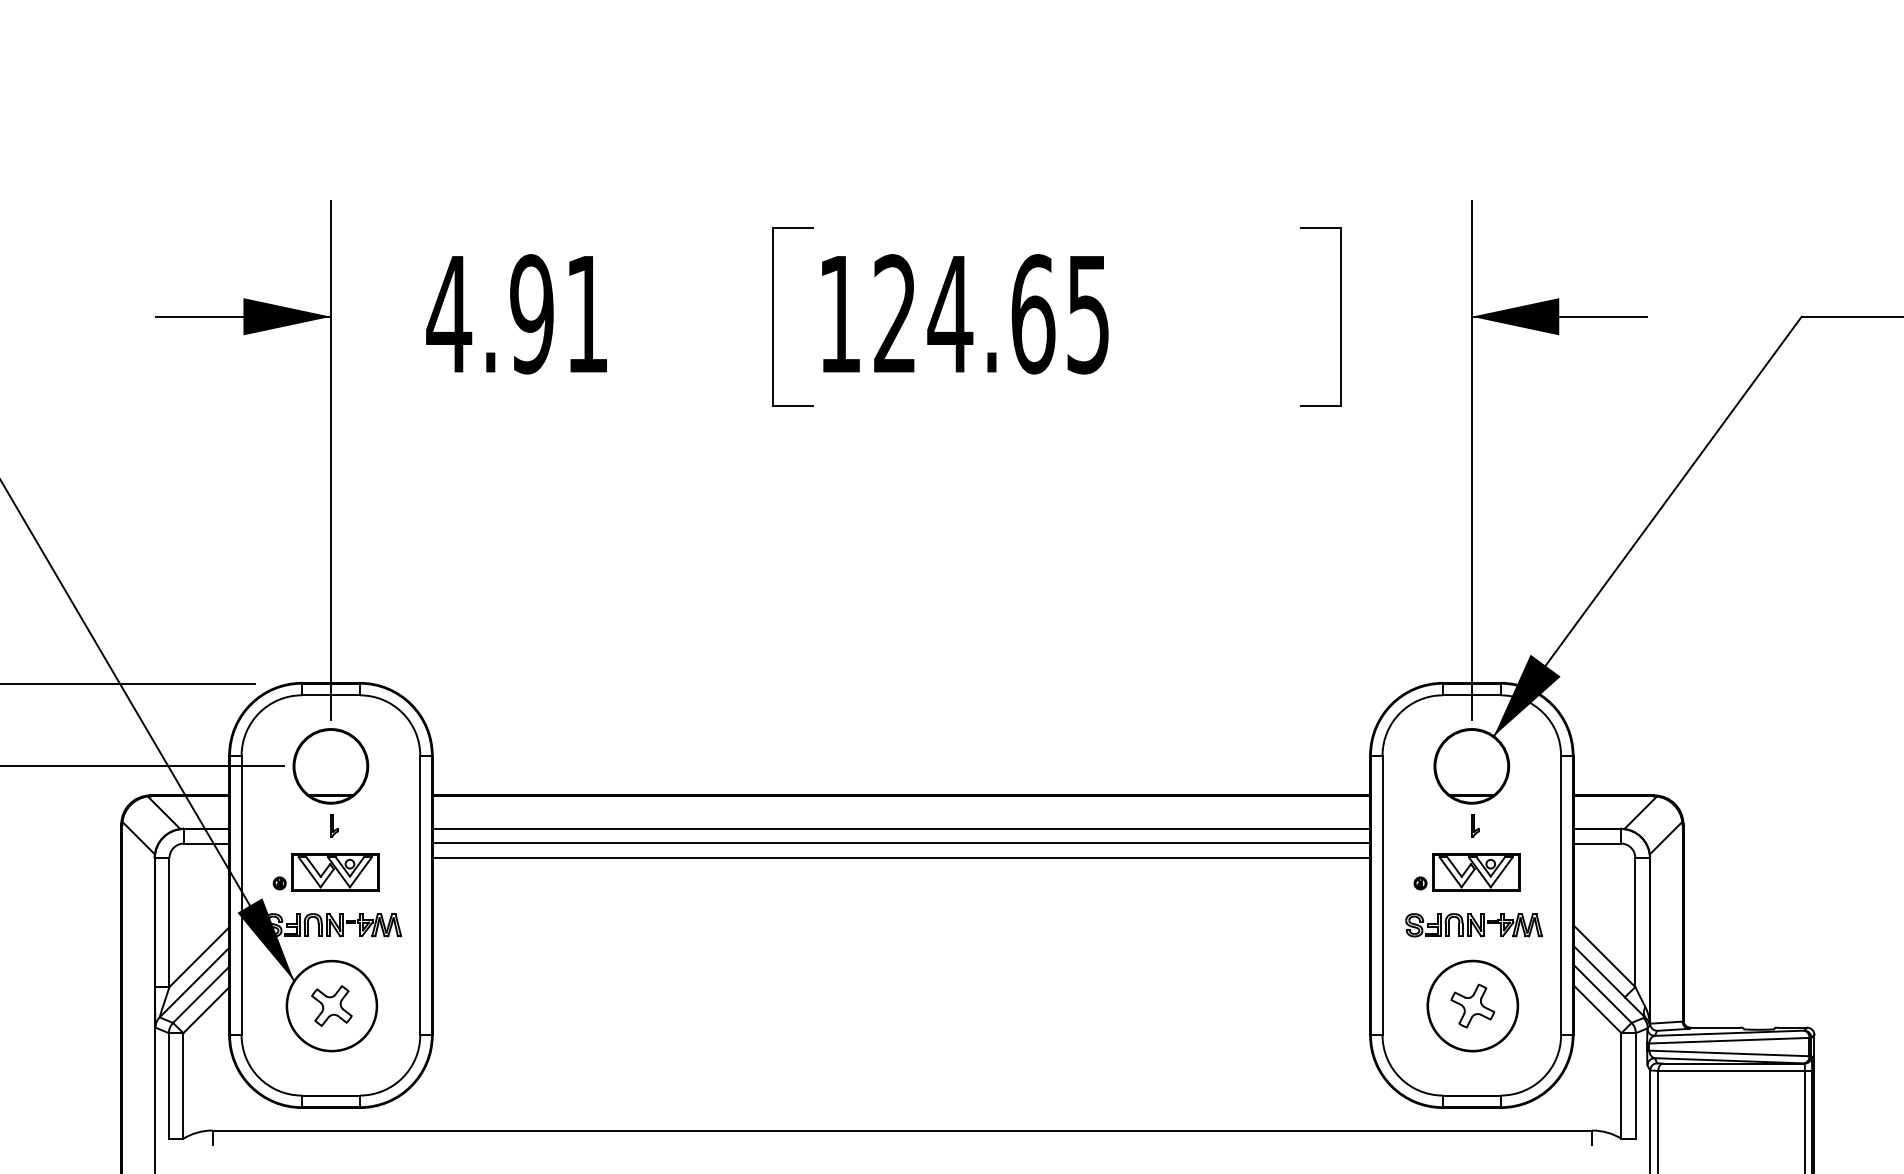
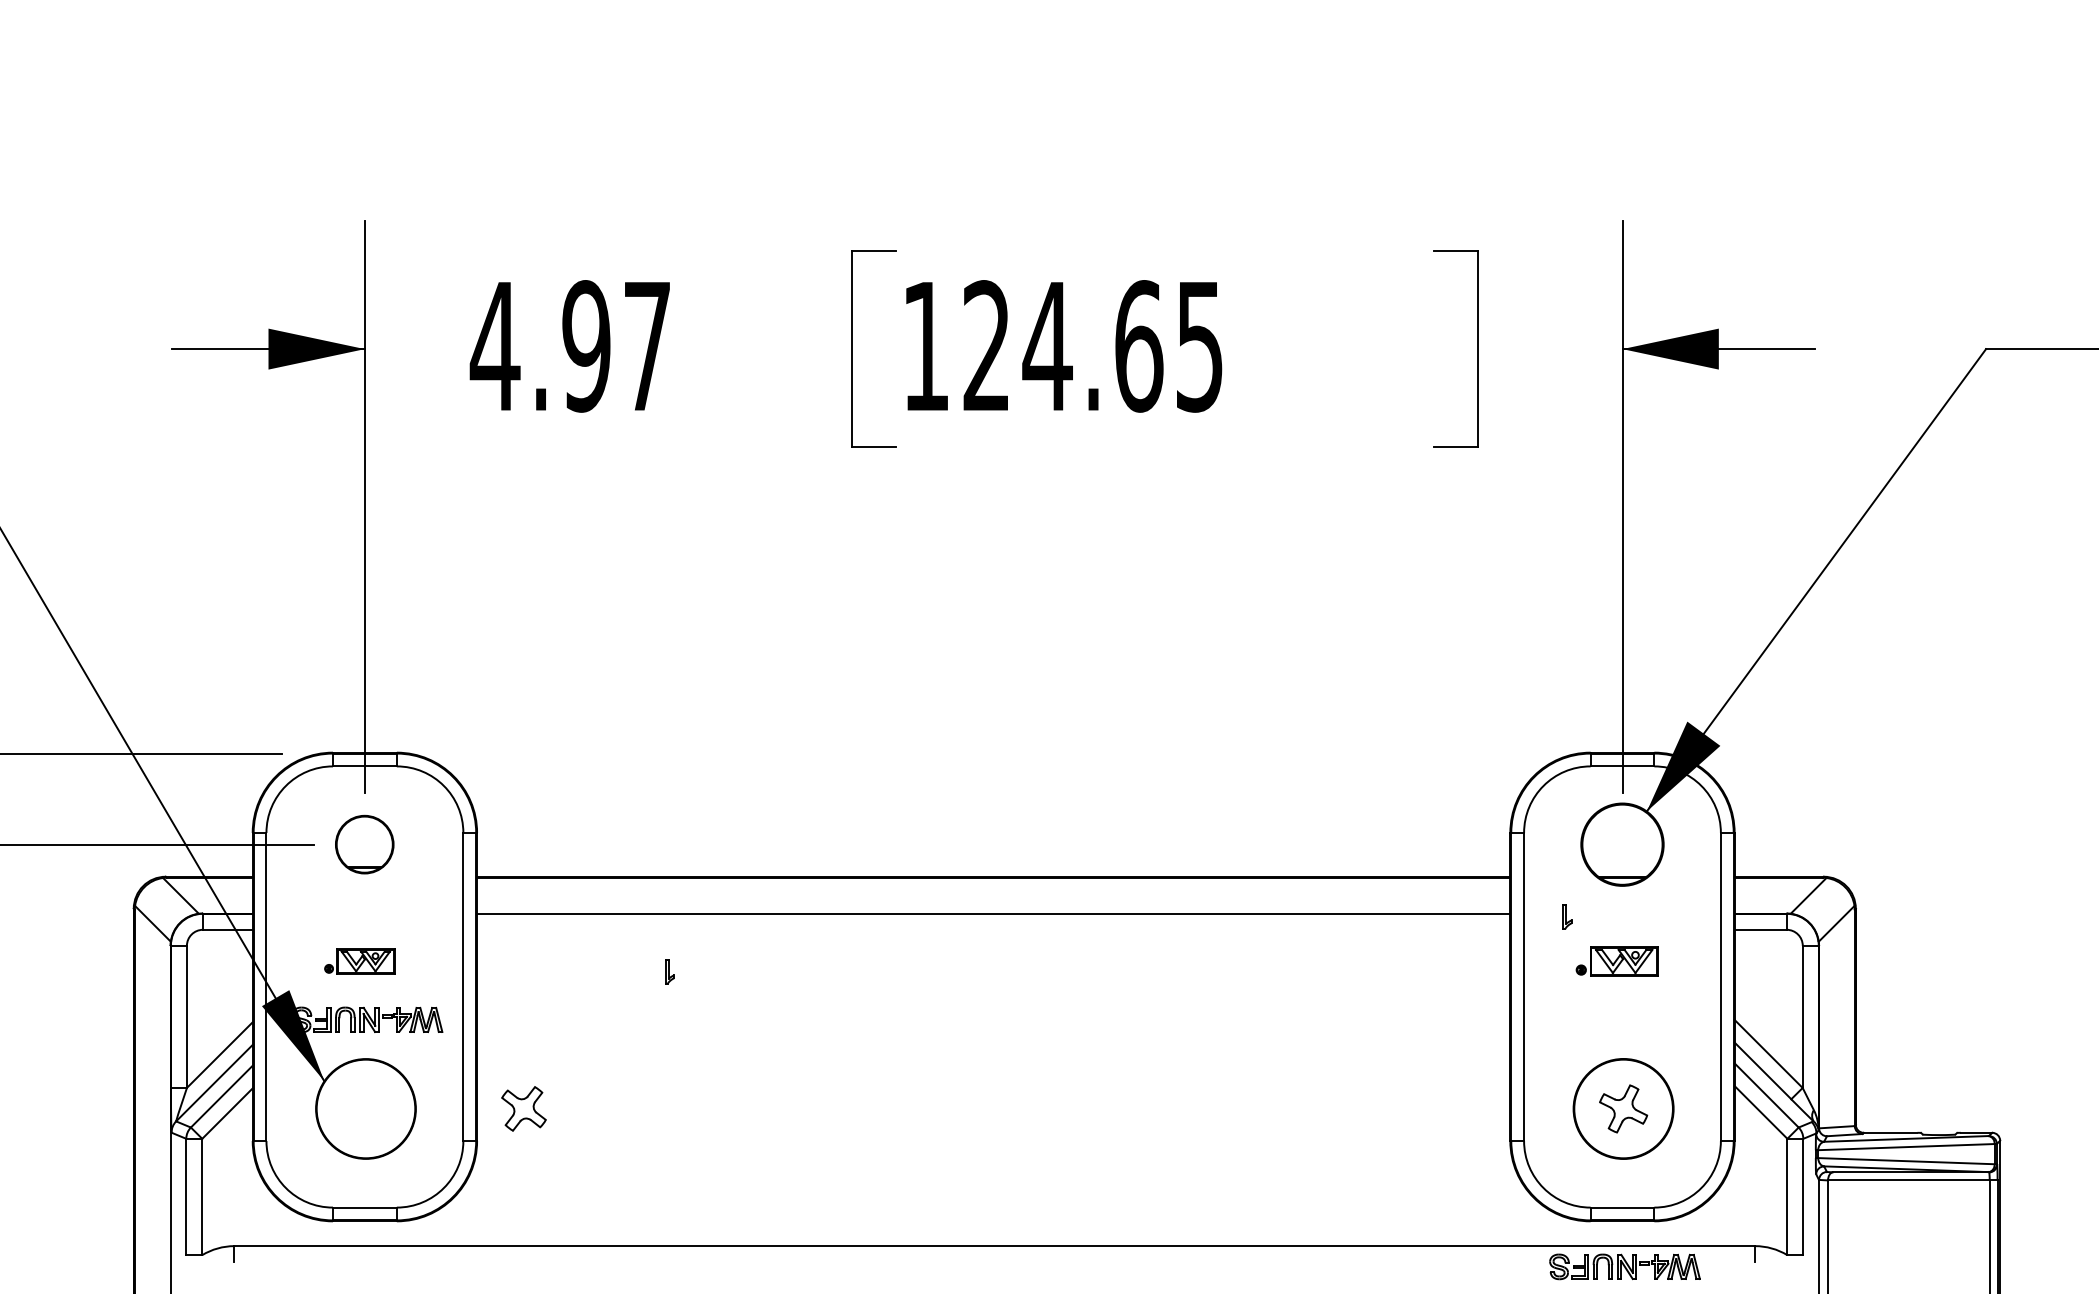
text: (587, 314) -> (647, 346), 4.91 -> 4.97
part: (330, 766) -> (364, 844), size x0.7
part: (334, 825) -> (669, 971), moved
part: (1475, 825) -> (1567, 916), moved
line: (901, 843) -> (993, 929), removed
line: (901, 857) -> (993, 945), removed
part: (326, 872) -> (359, 961), size x0.6
part: (1466, 872) -> (1616, 961), size x0.7
part: (1473, 924) -> (1624, 1266), moved
part: (331, 1005) -> (523, 1108), moved

